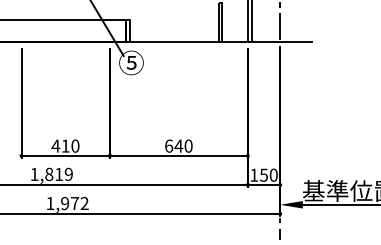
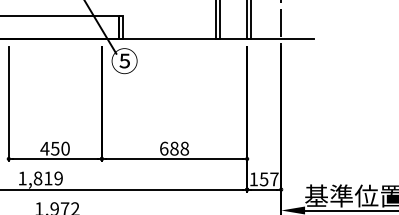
text: (65, 145) -> (55, 148), 410 -> 450
text: (183, 145) -> (179, 148), 640 -> 688
text: (273, 174) -> (274, 178), 150 -> 157

